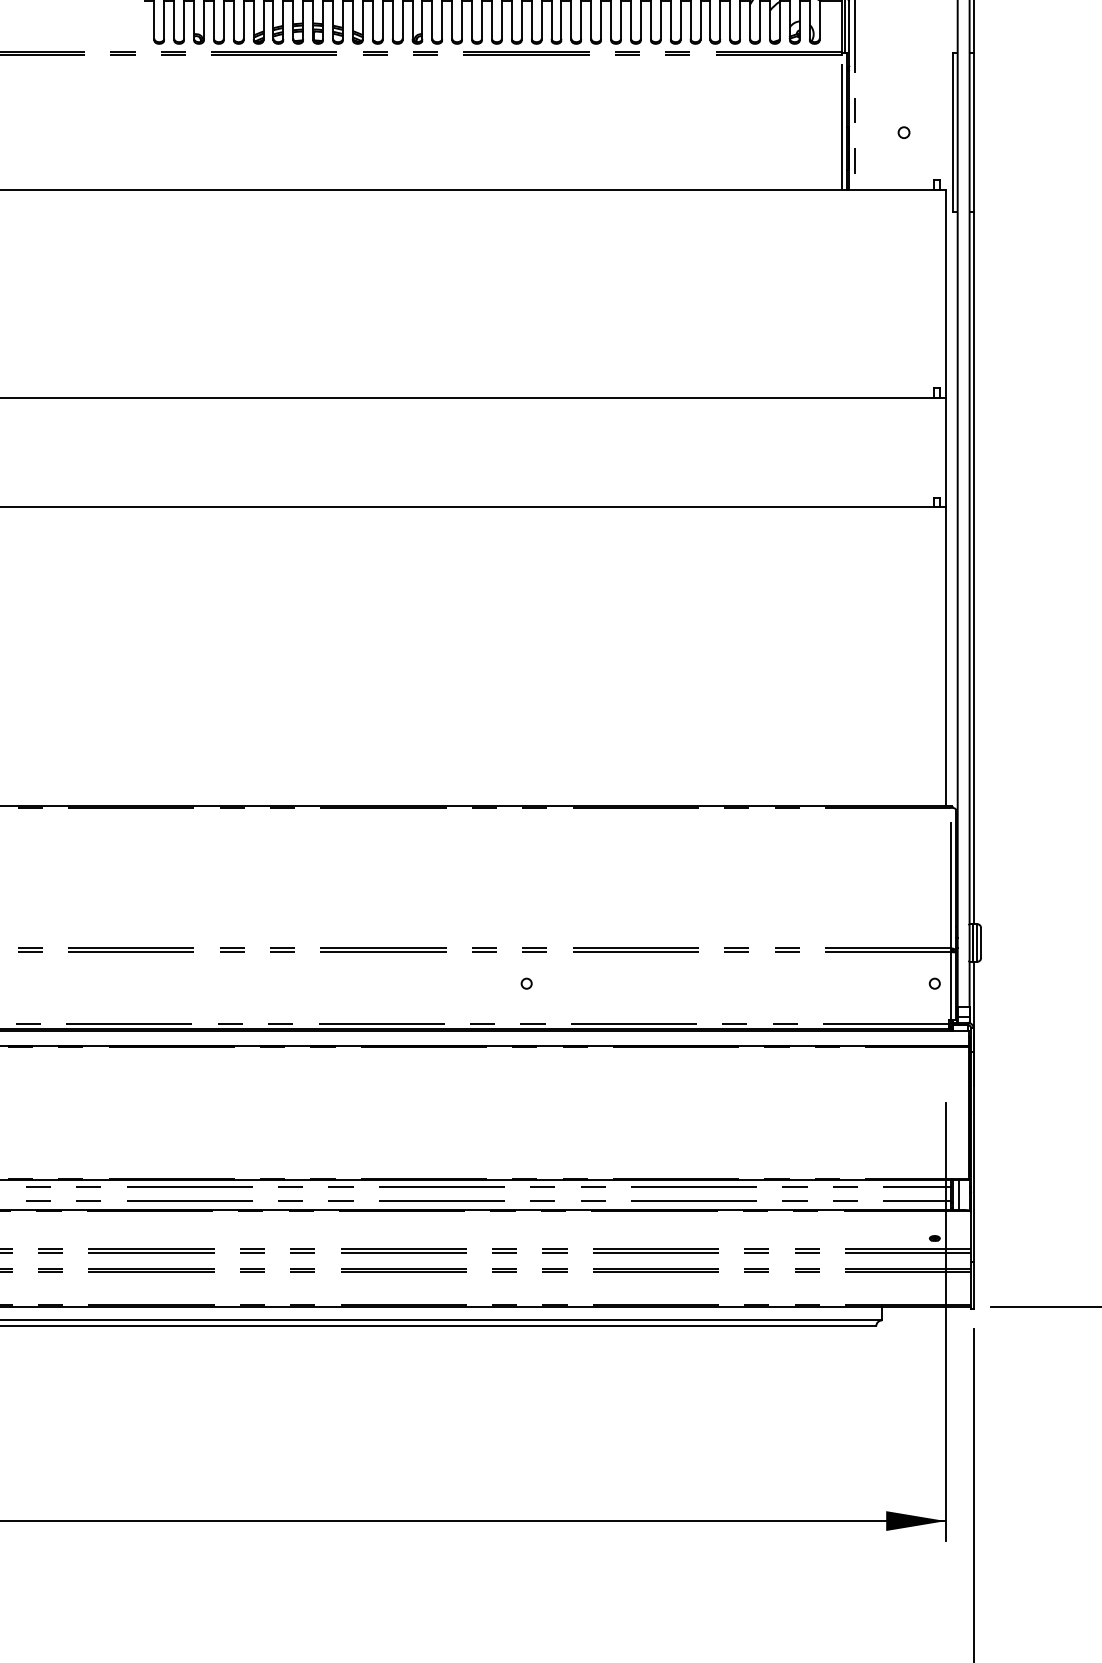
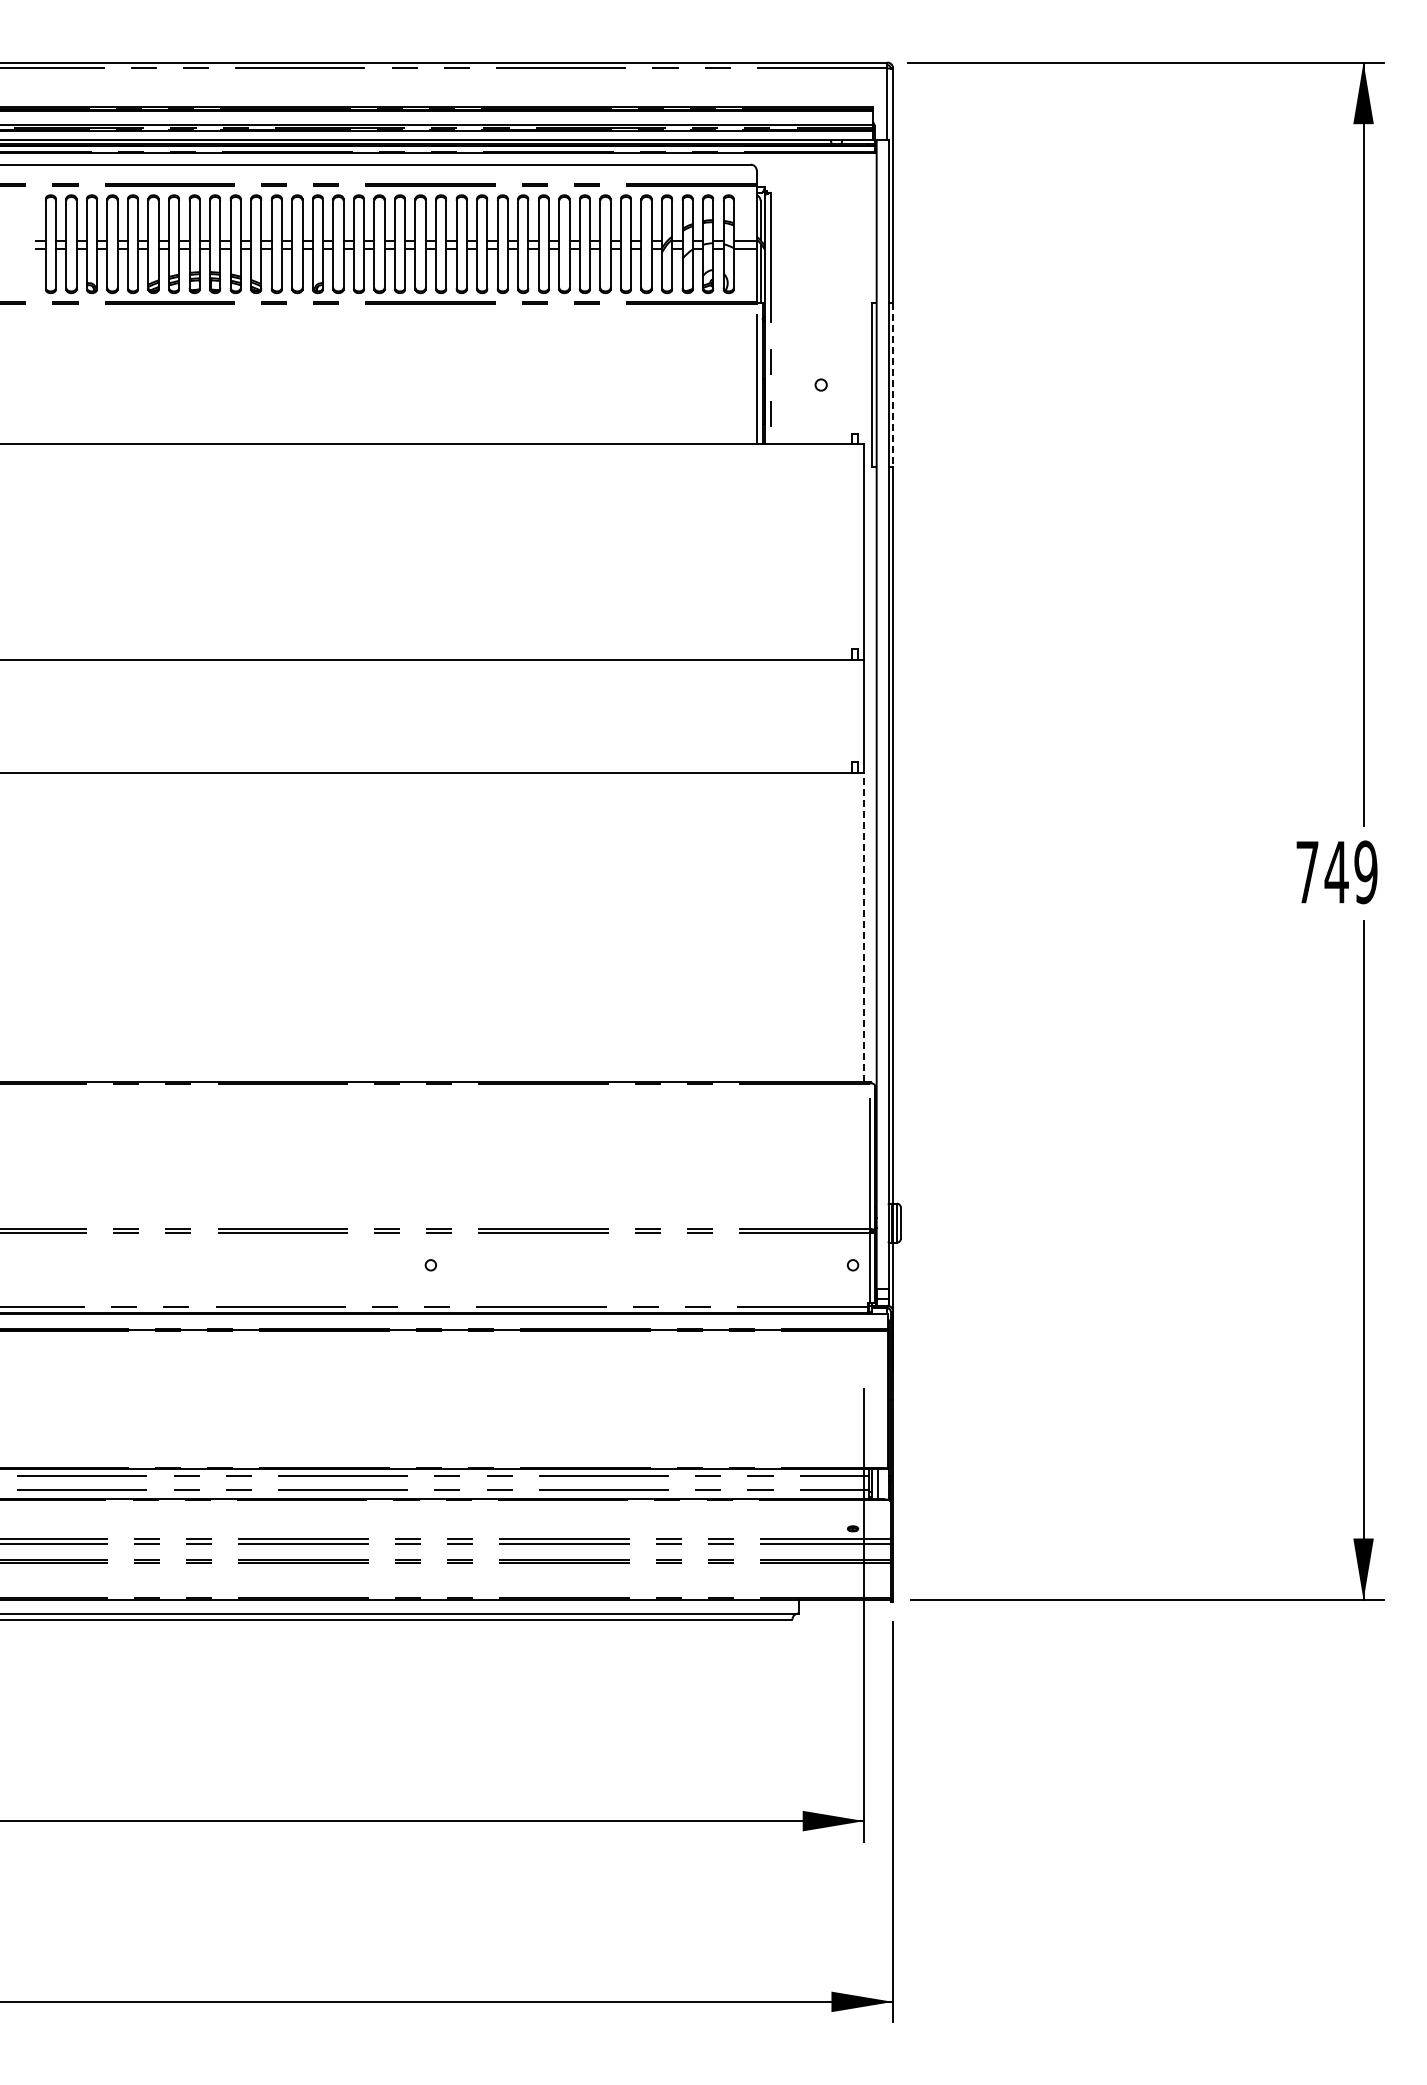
line: (973, 133) -> (893, 385), solid -> dashed
line: (945, 657) -> (864, 927), solid -> dashed

